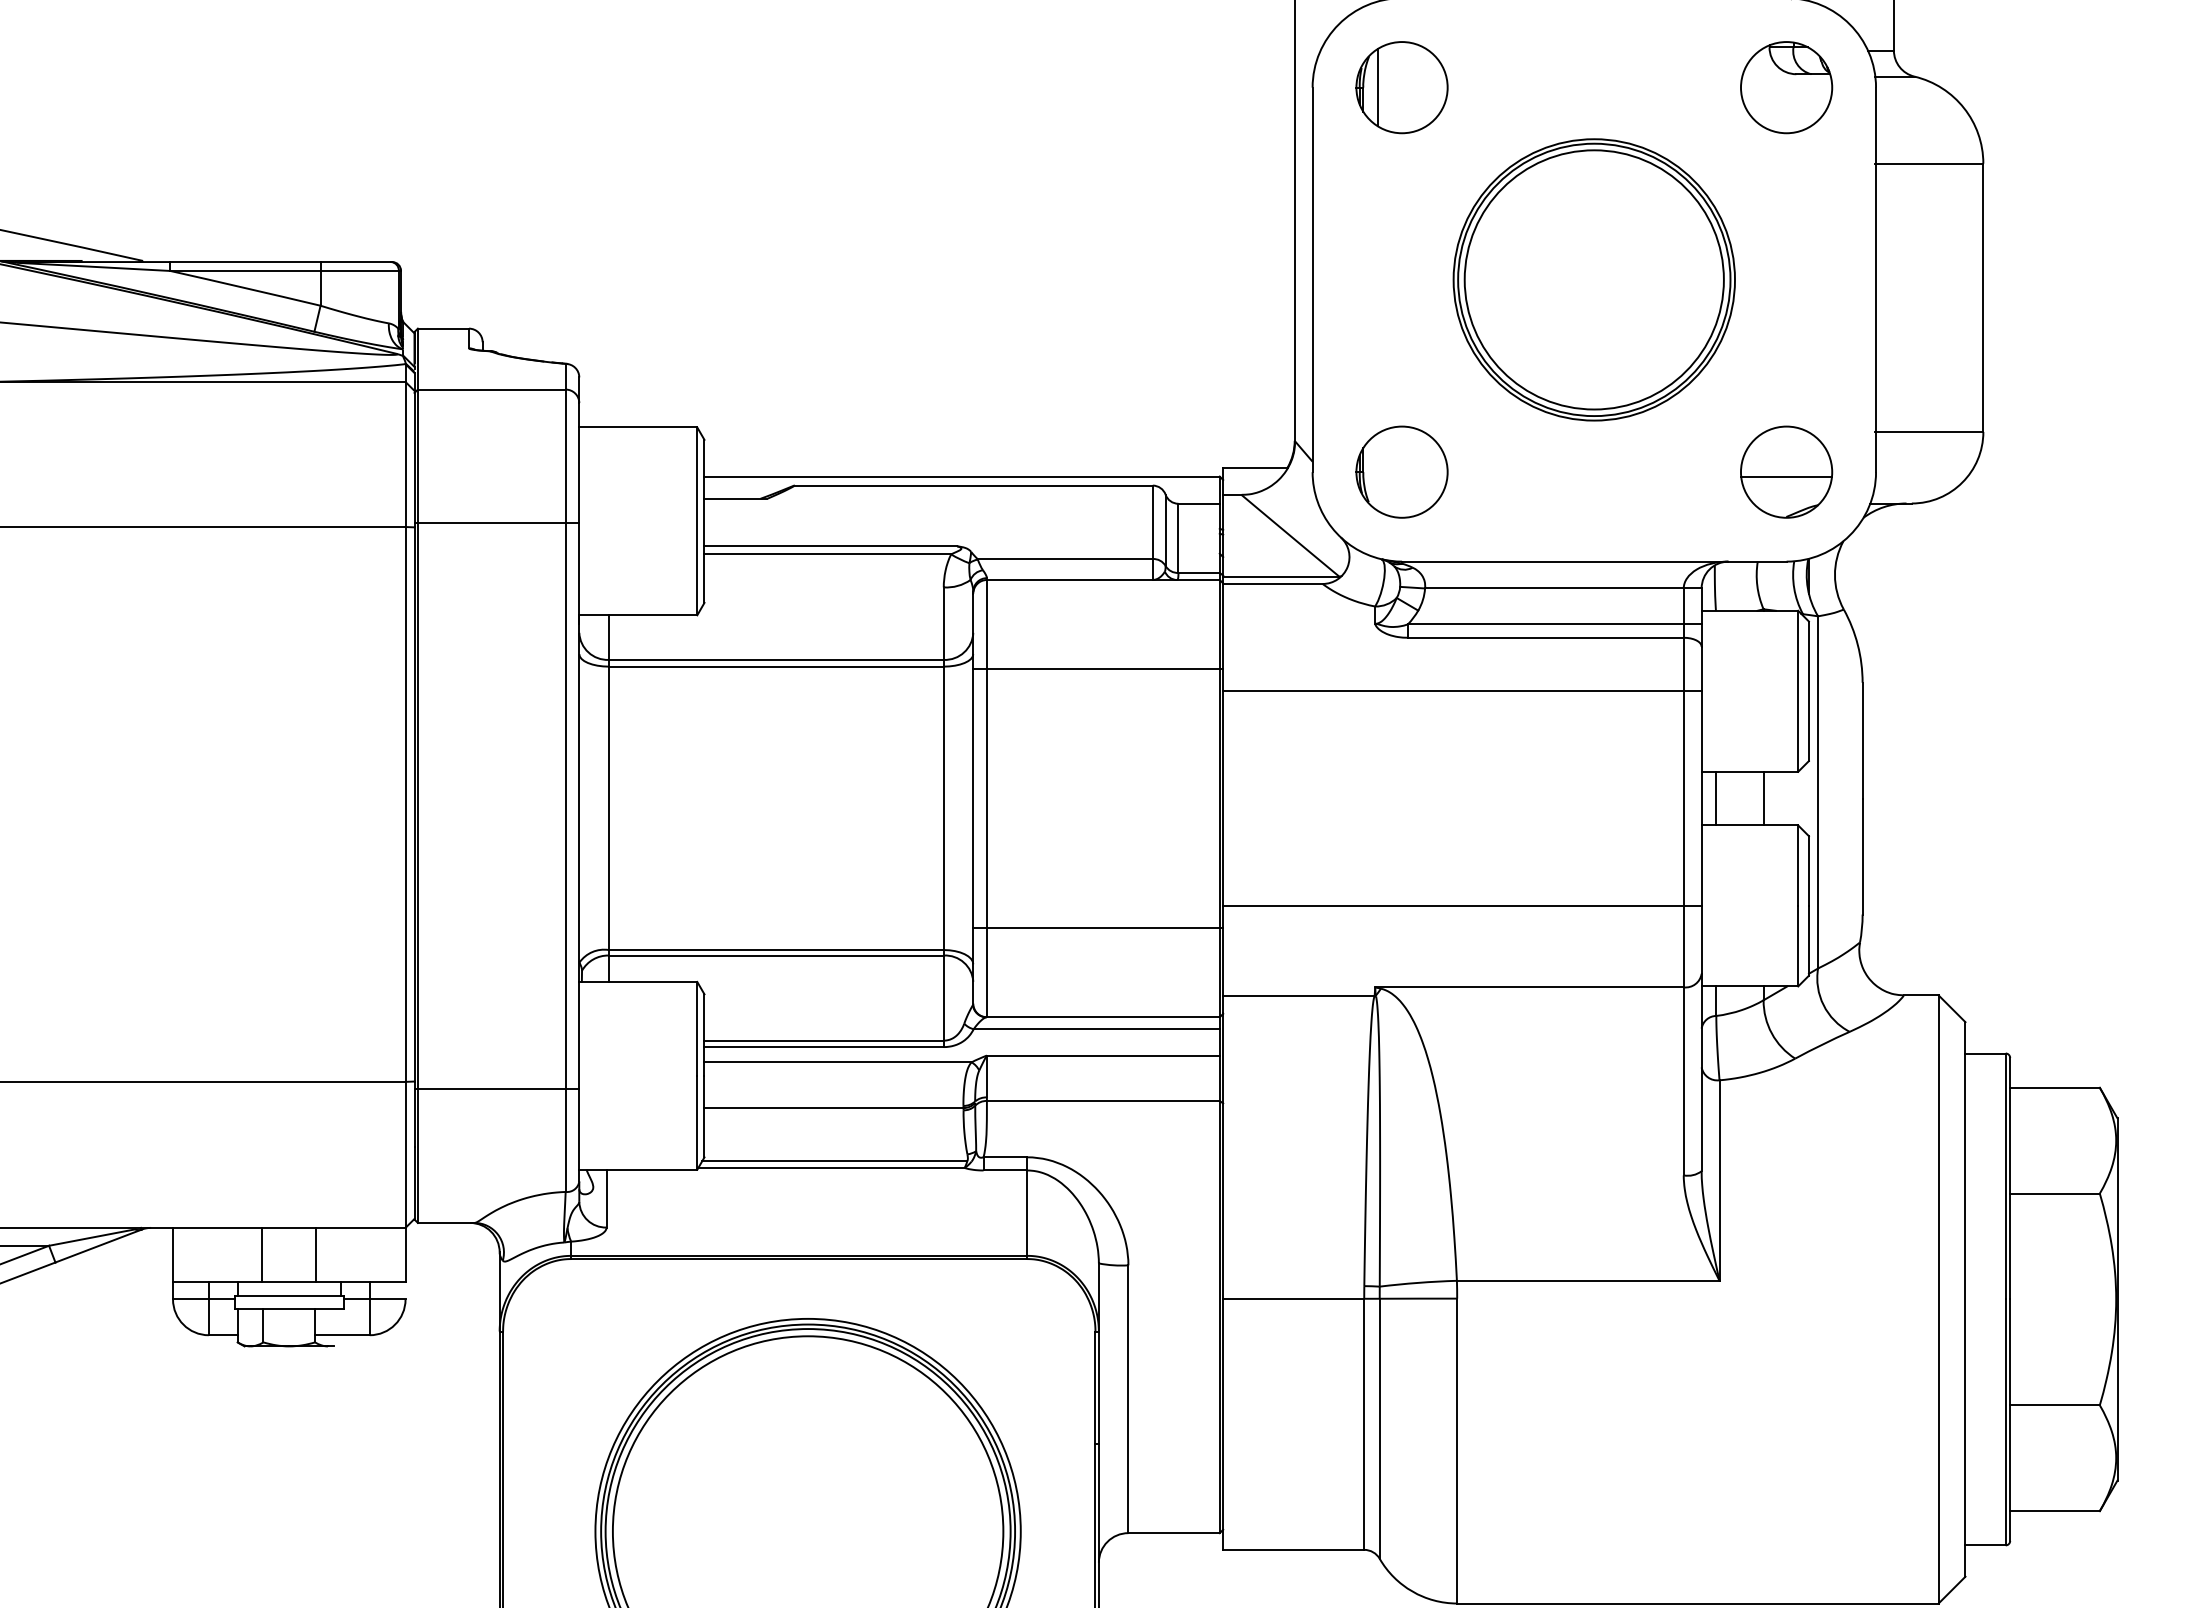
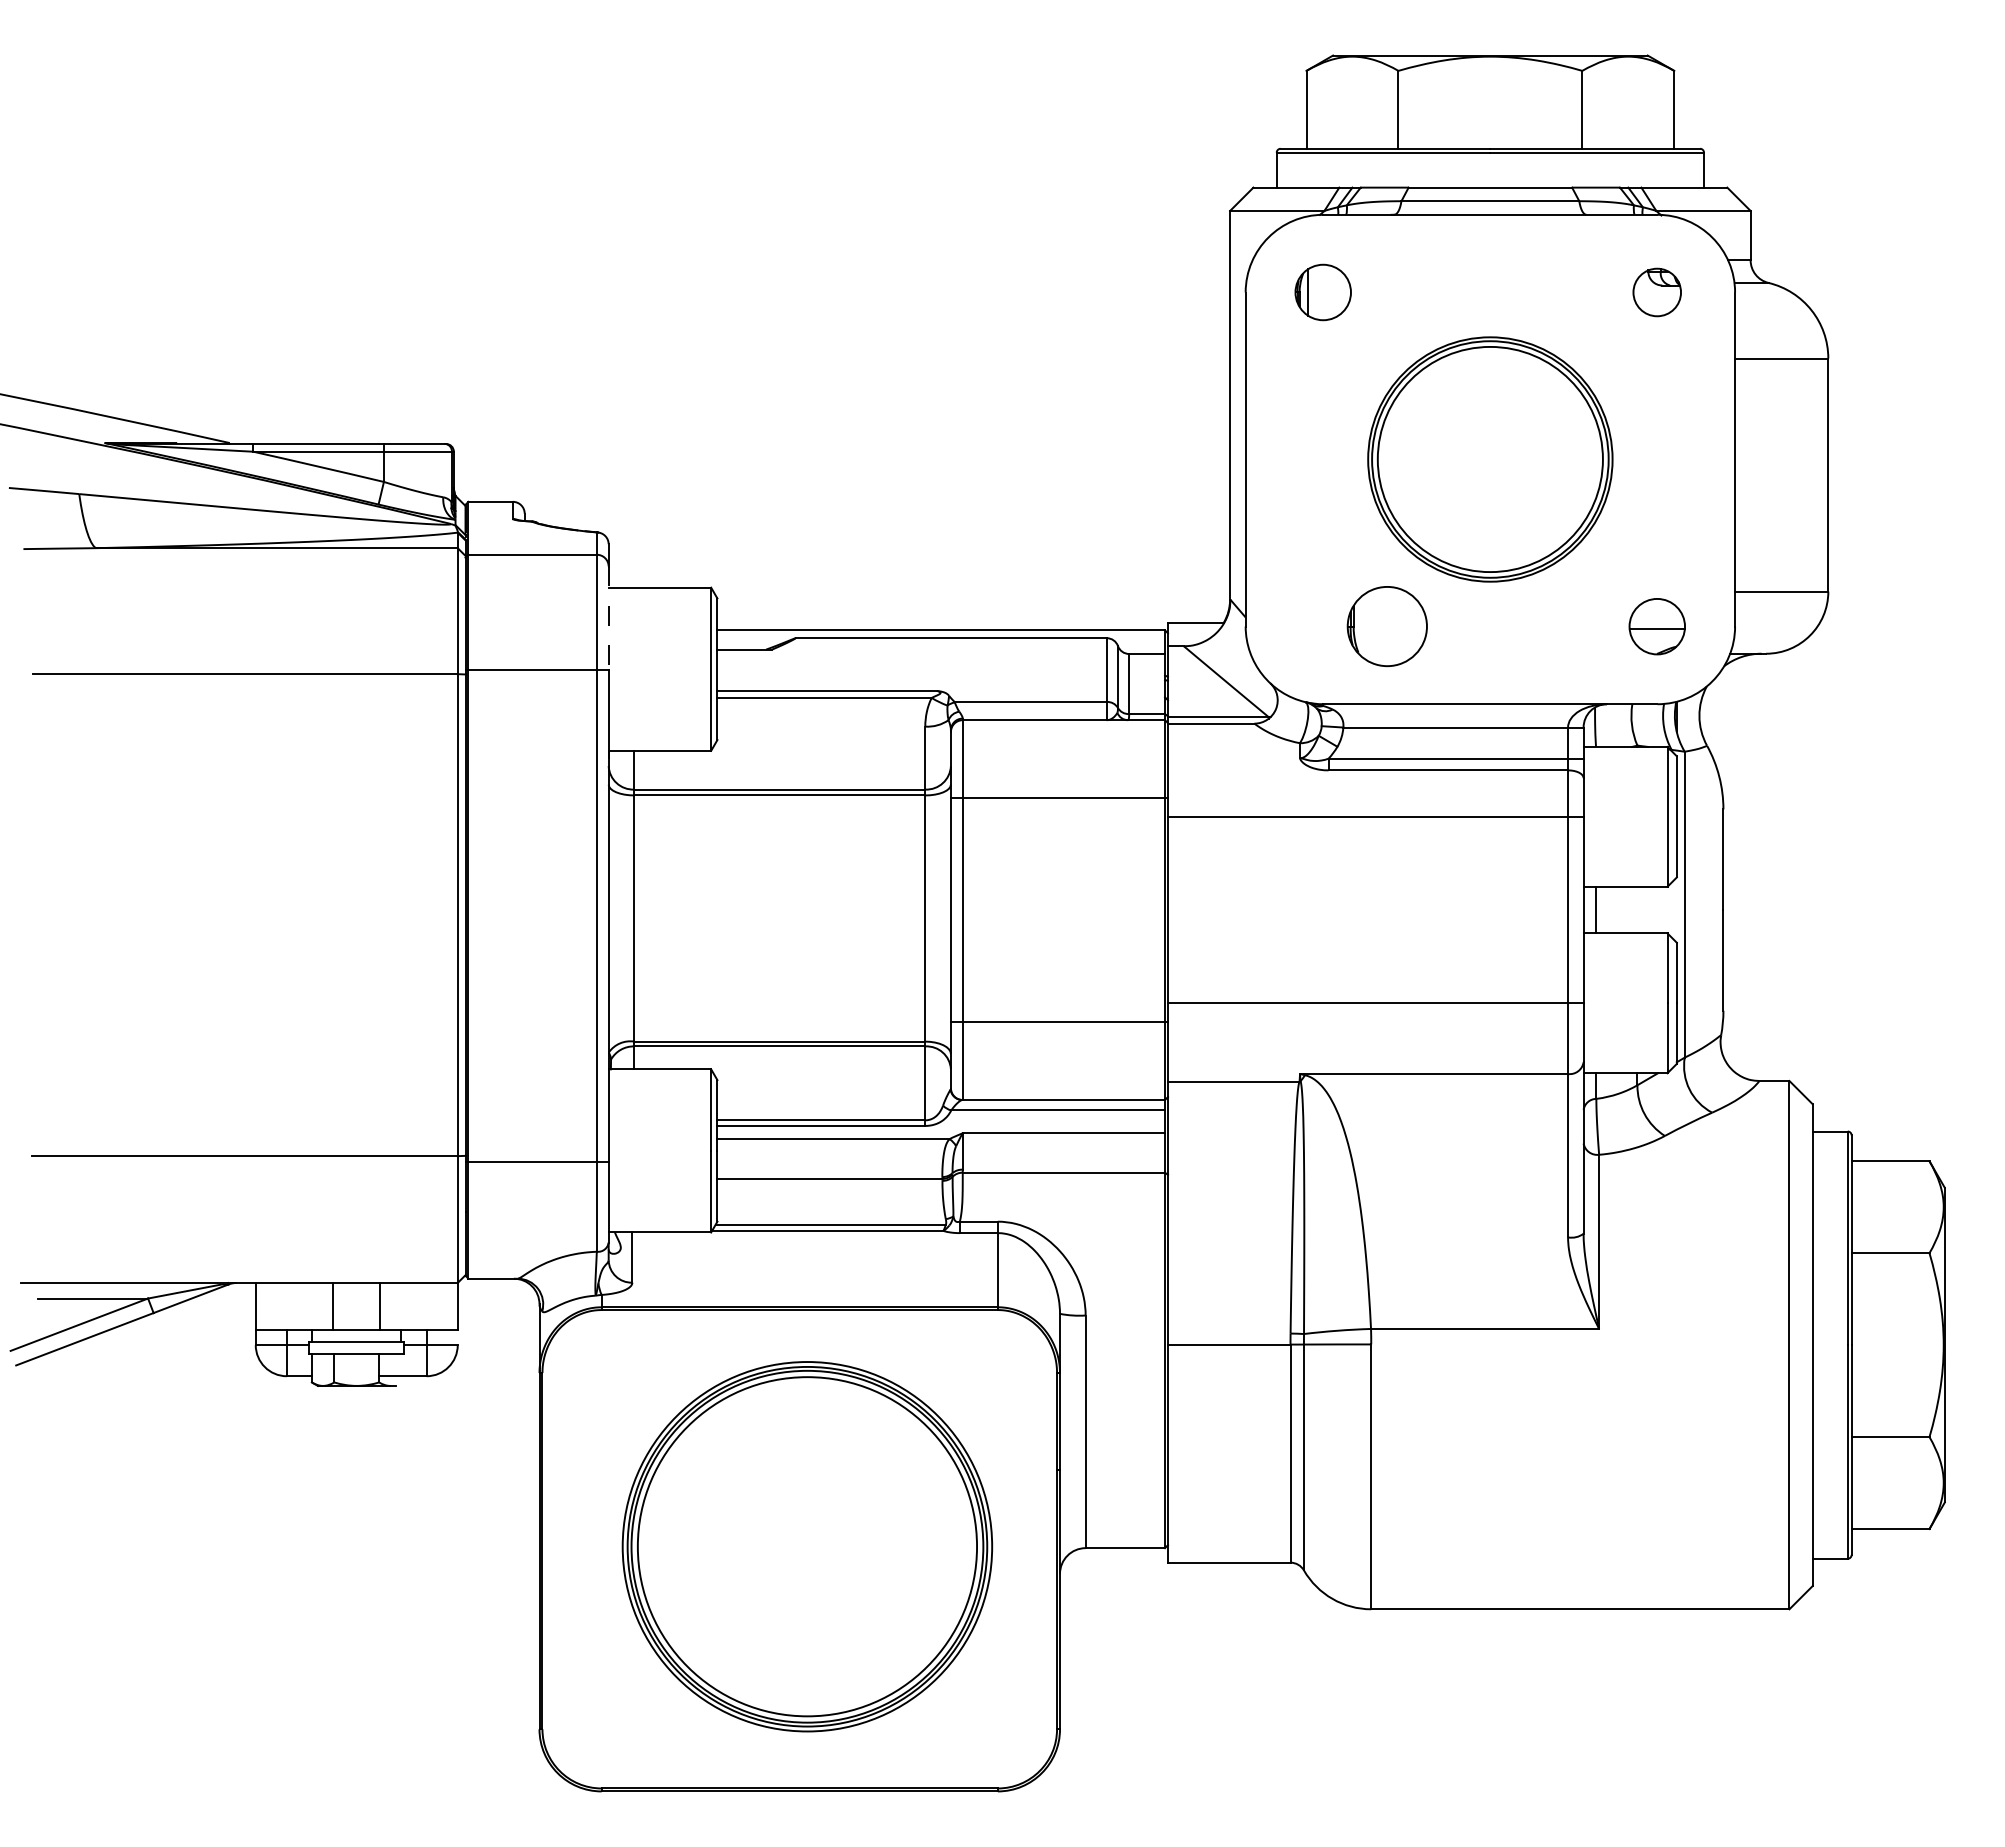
part: (1401, 87) -> (1322, 292), size x0.7
part: (1785, 87) -> (1656, 292), size x0.6
line: (579, 462) -> (608, 618), solid -> dashed
part: (1401, 472) -> (1386, 626), moved
part: (1785, 472) -> (1656, 626), size x0.7
line: (1763, 797) -> (1637, 909), removed

